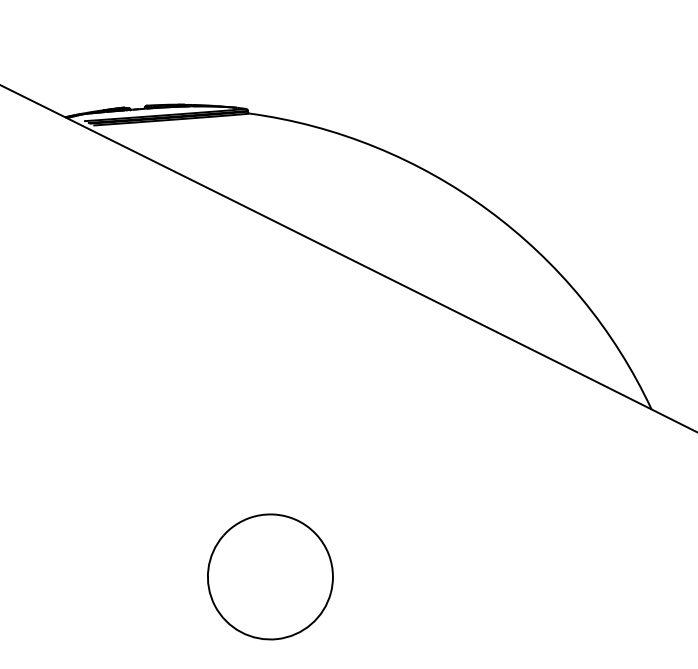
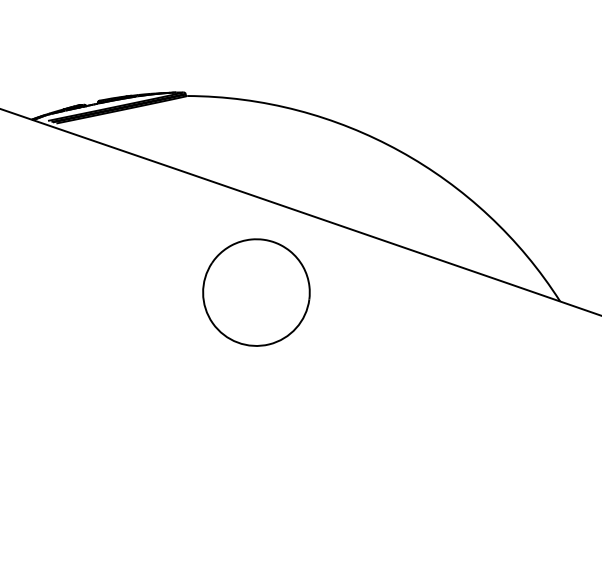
part: (270, 576) -> (256, 292), moved

